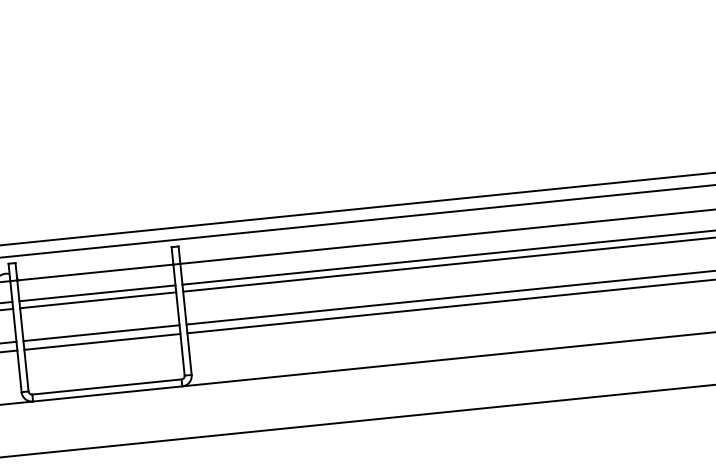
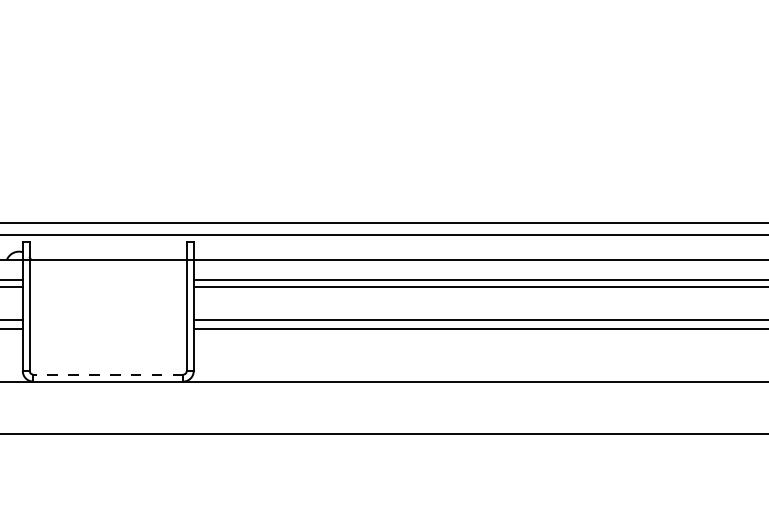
line: (96, 293) -> (107, 280), removed
line: (97, 300) -> (107, 287), removed
line: (100, 333) -> (107, 320), removed
line: (101, 342) -> (107, 329), removed
line: (106, 386) -> (107, 374), solid -> dashed

